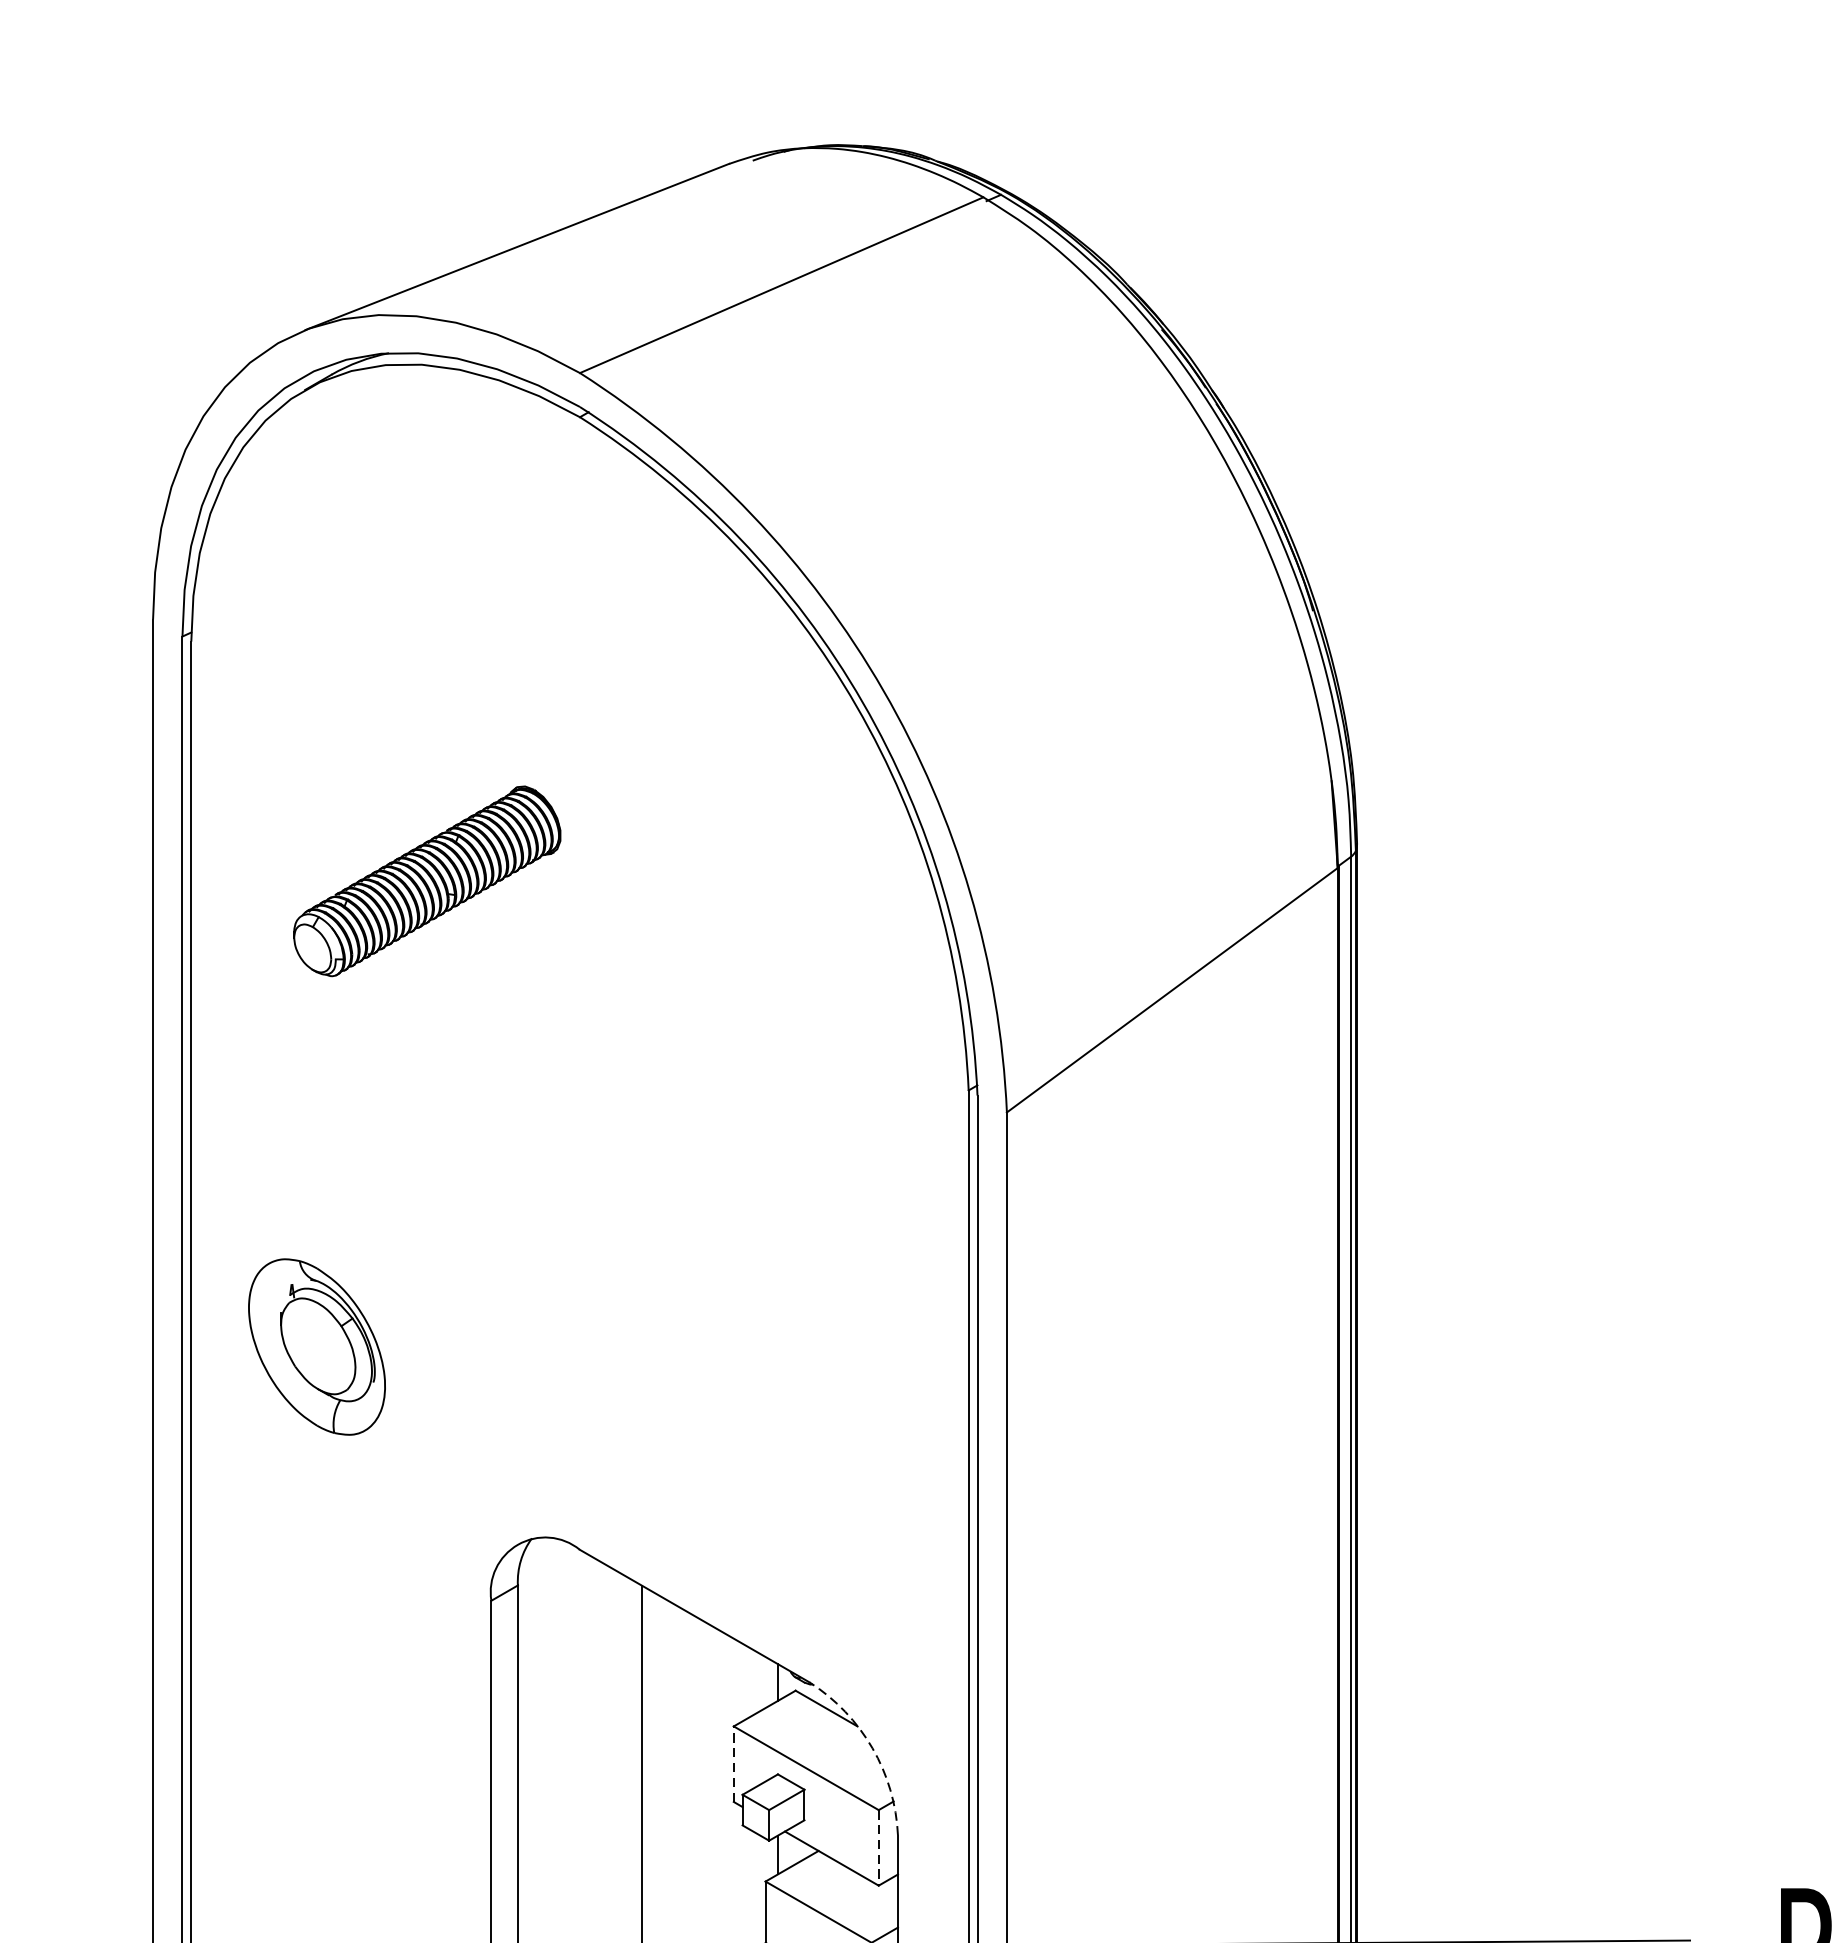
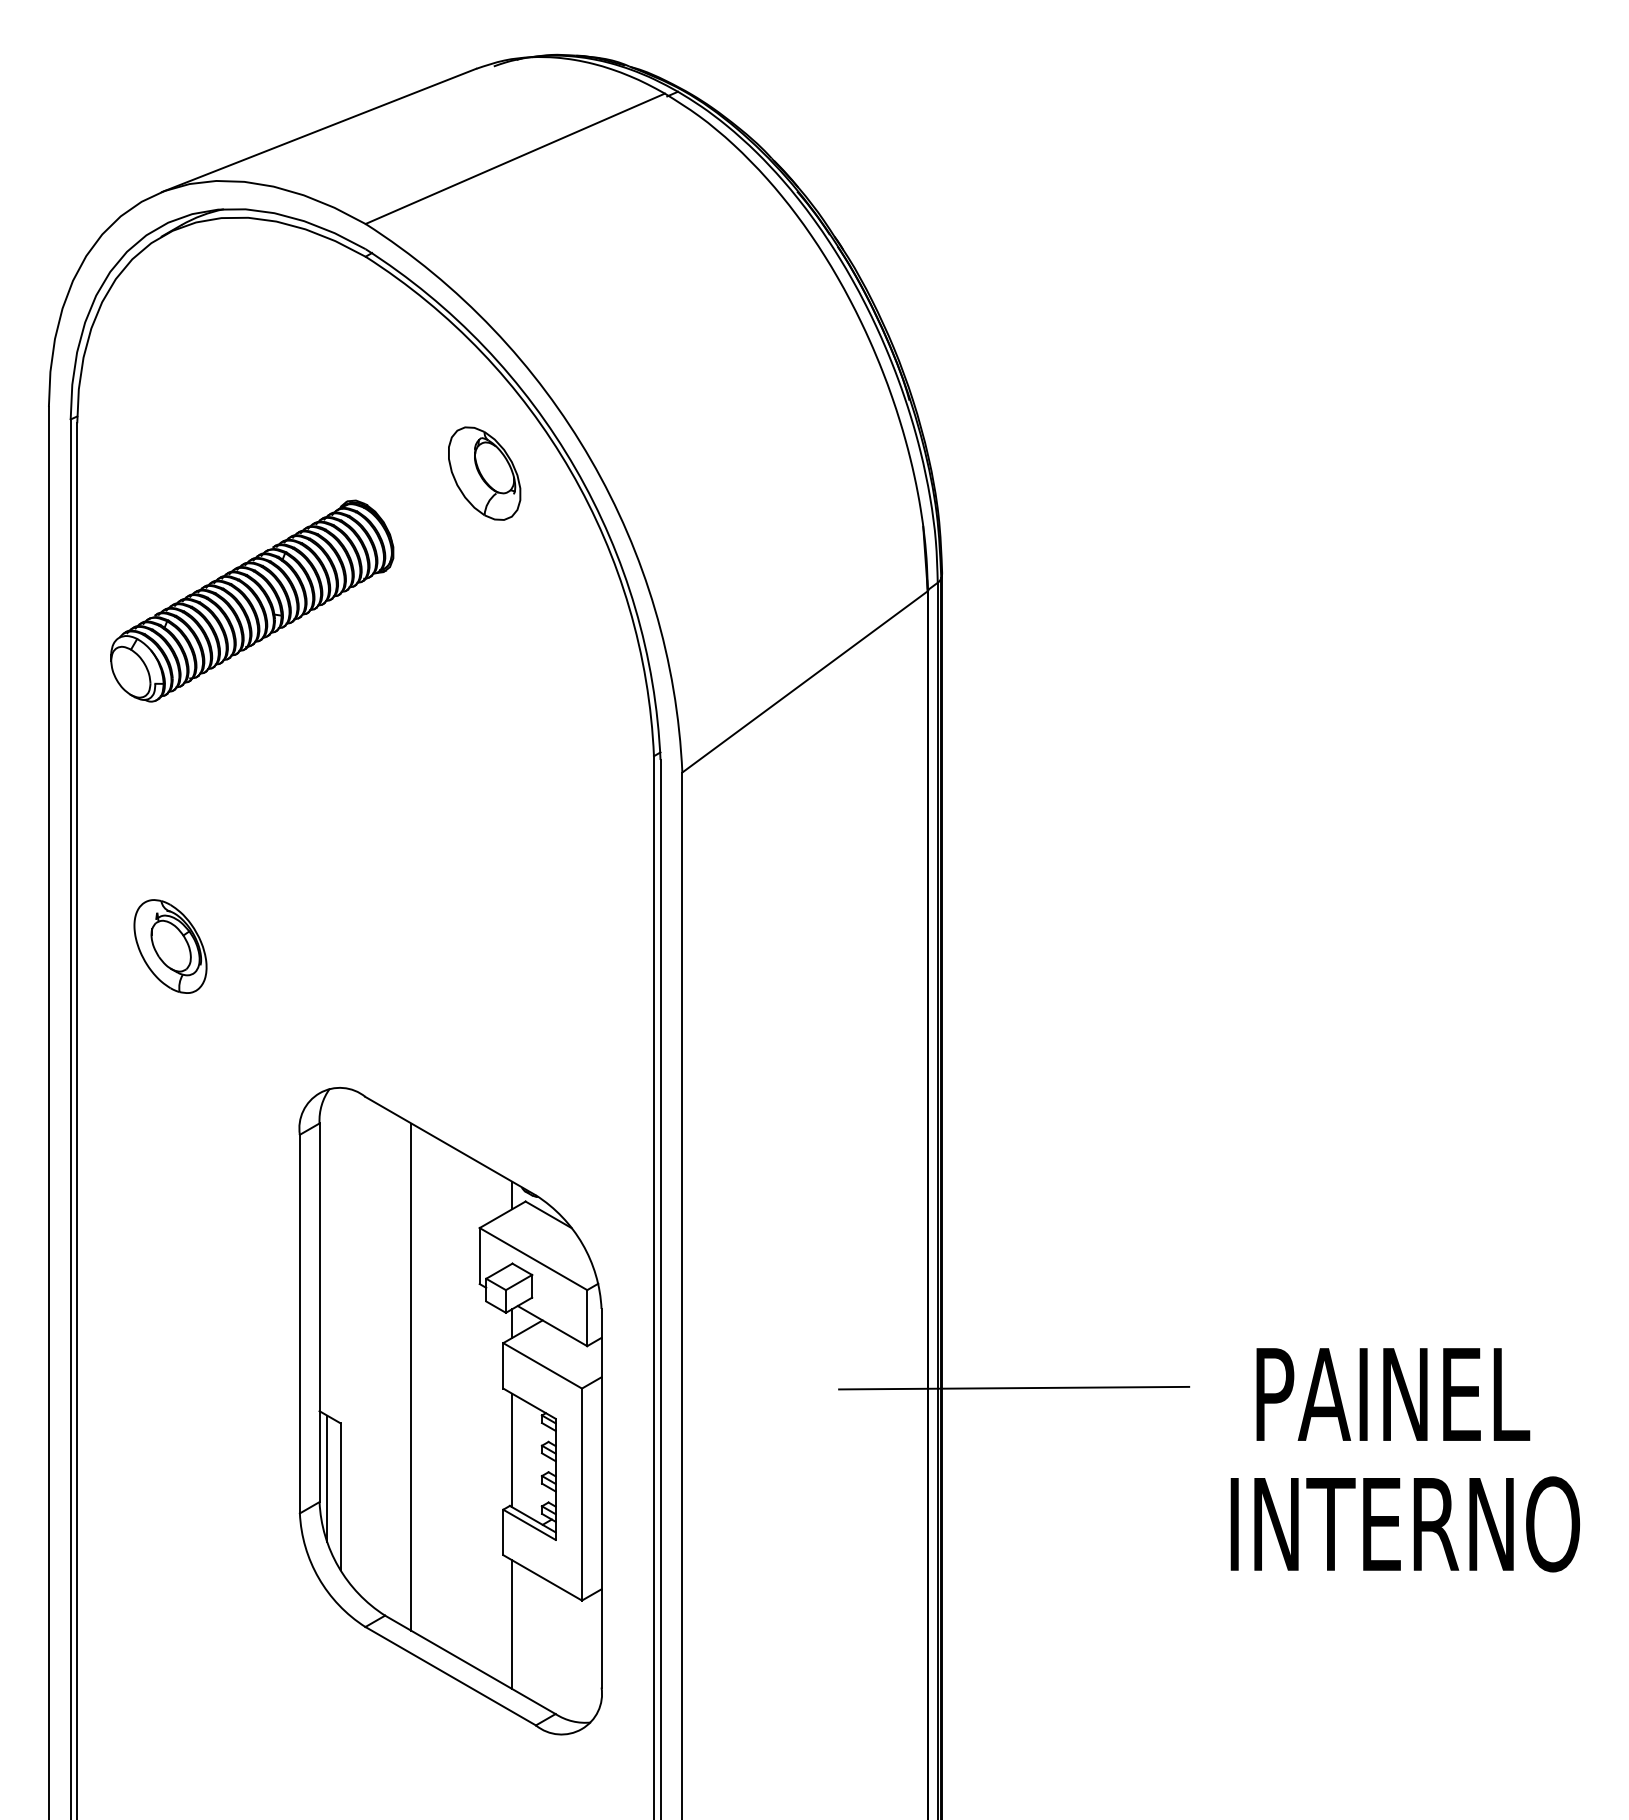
part: (740, 709) -> (484, 473), added
part: (427, 880) -> (252, 600), size x1.43
part: (316, 1346) -> (170, 946), size x0.71
arc: (872, 1748) -> (582, 1244), dashed -> solid
line: (733, 1763) -> (479, 1255), dashed -> solid
line: (879, 1848) -> (587, 1318), dashed -> solid

